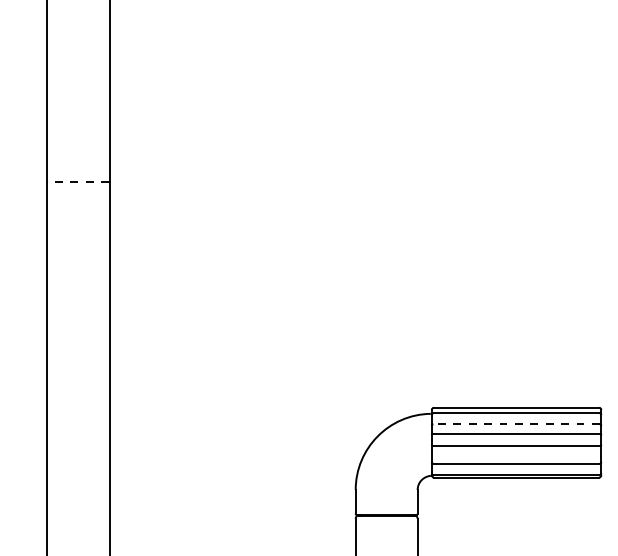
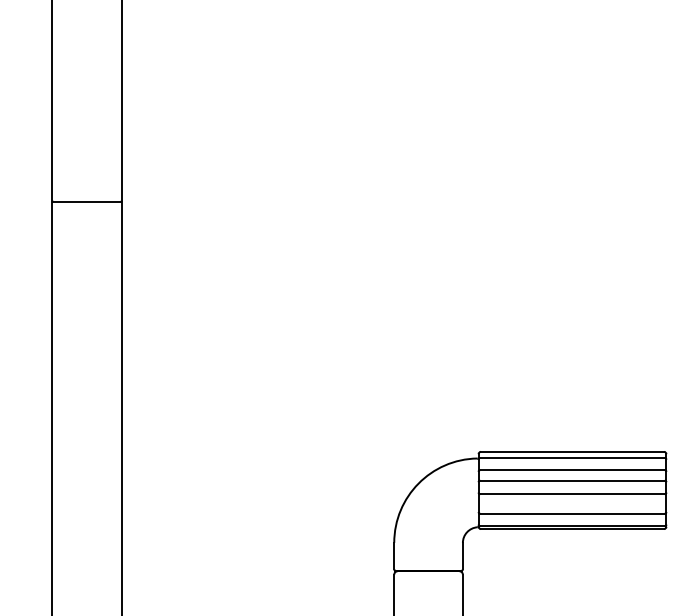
line: (78, 181) -> (87, 201), dashed -> solid
line: (516, 424) -> (572, 470), dashed -> solid

